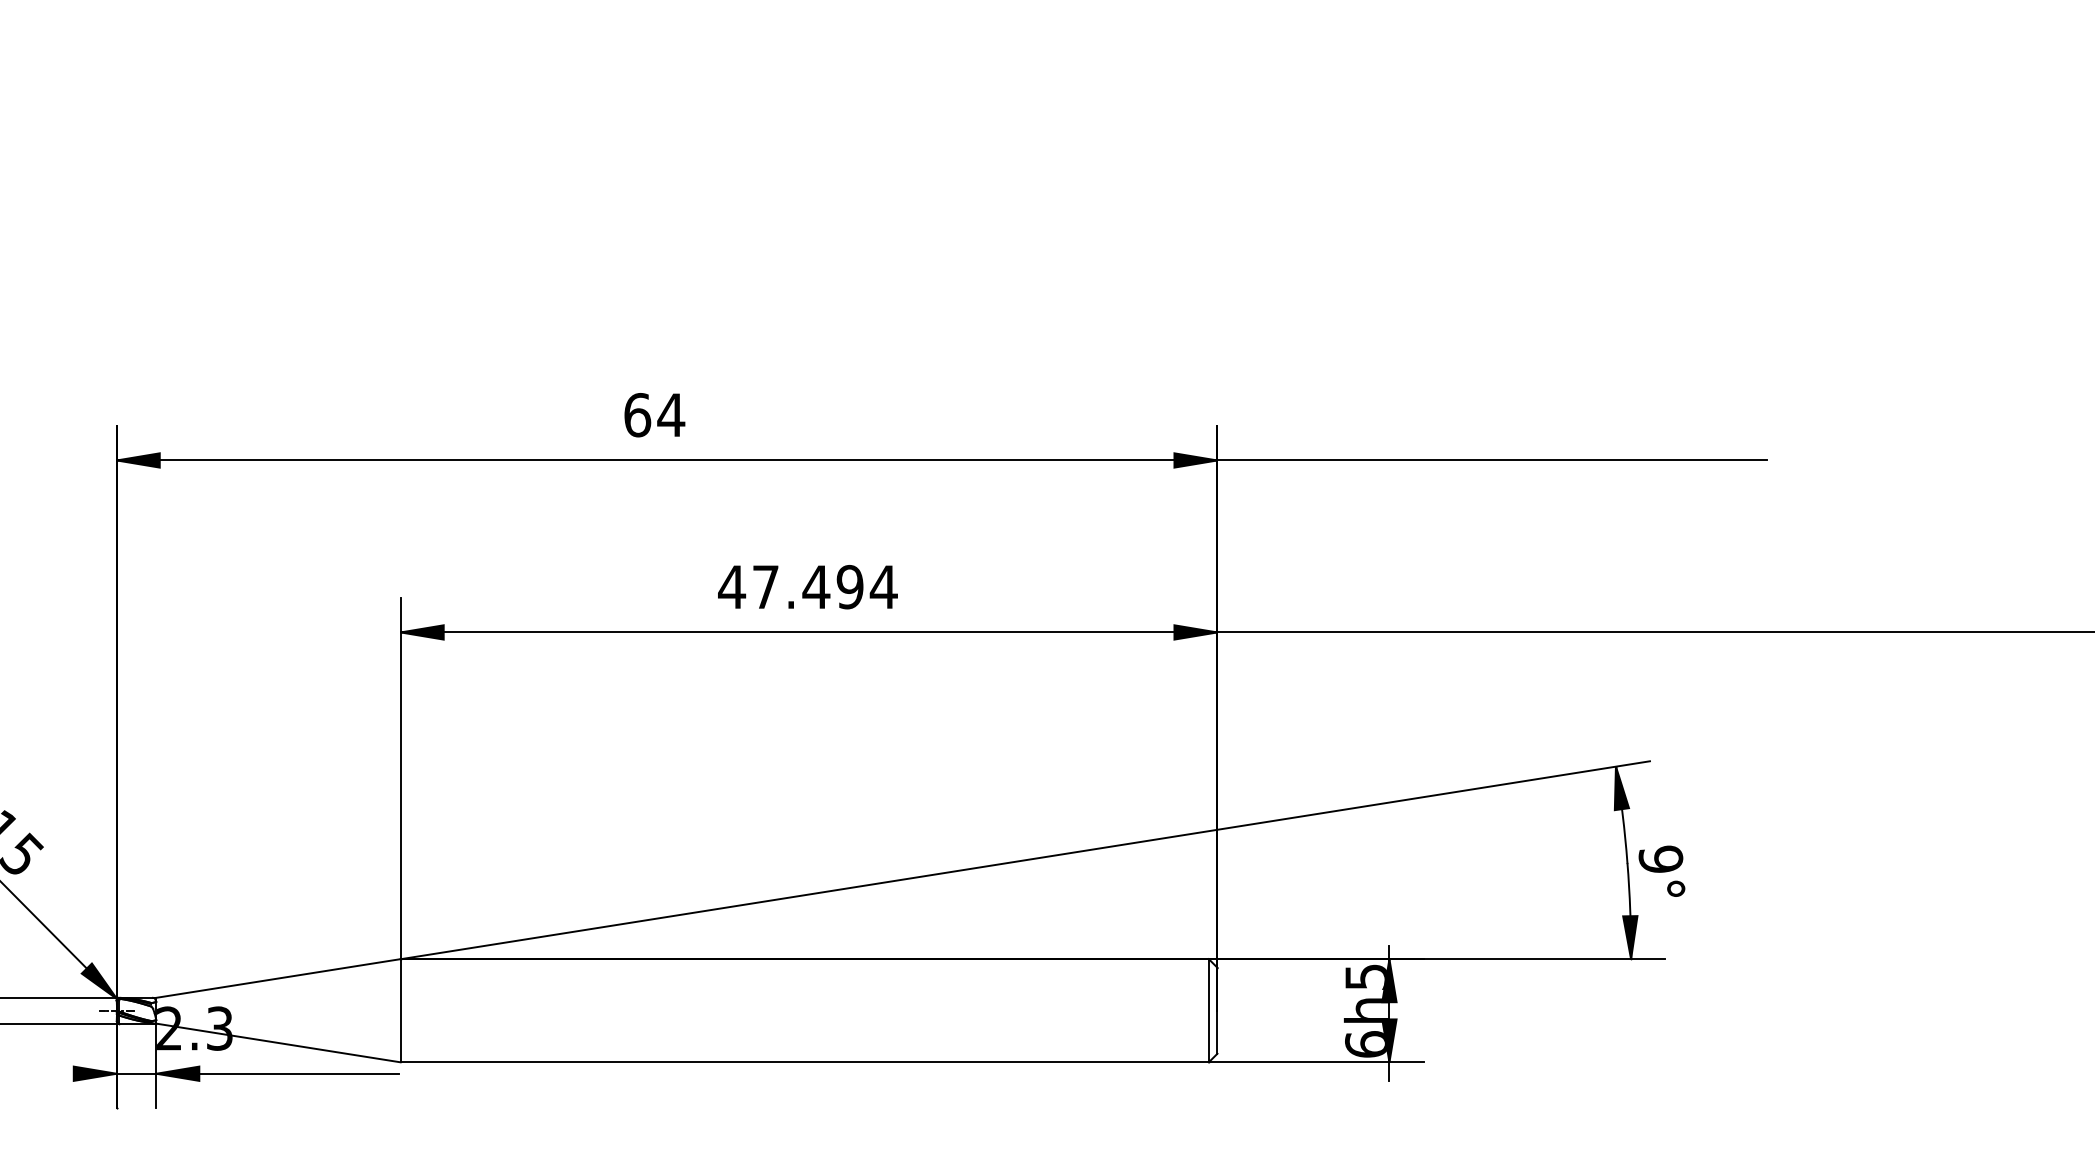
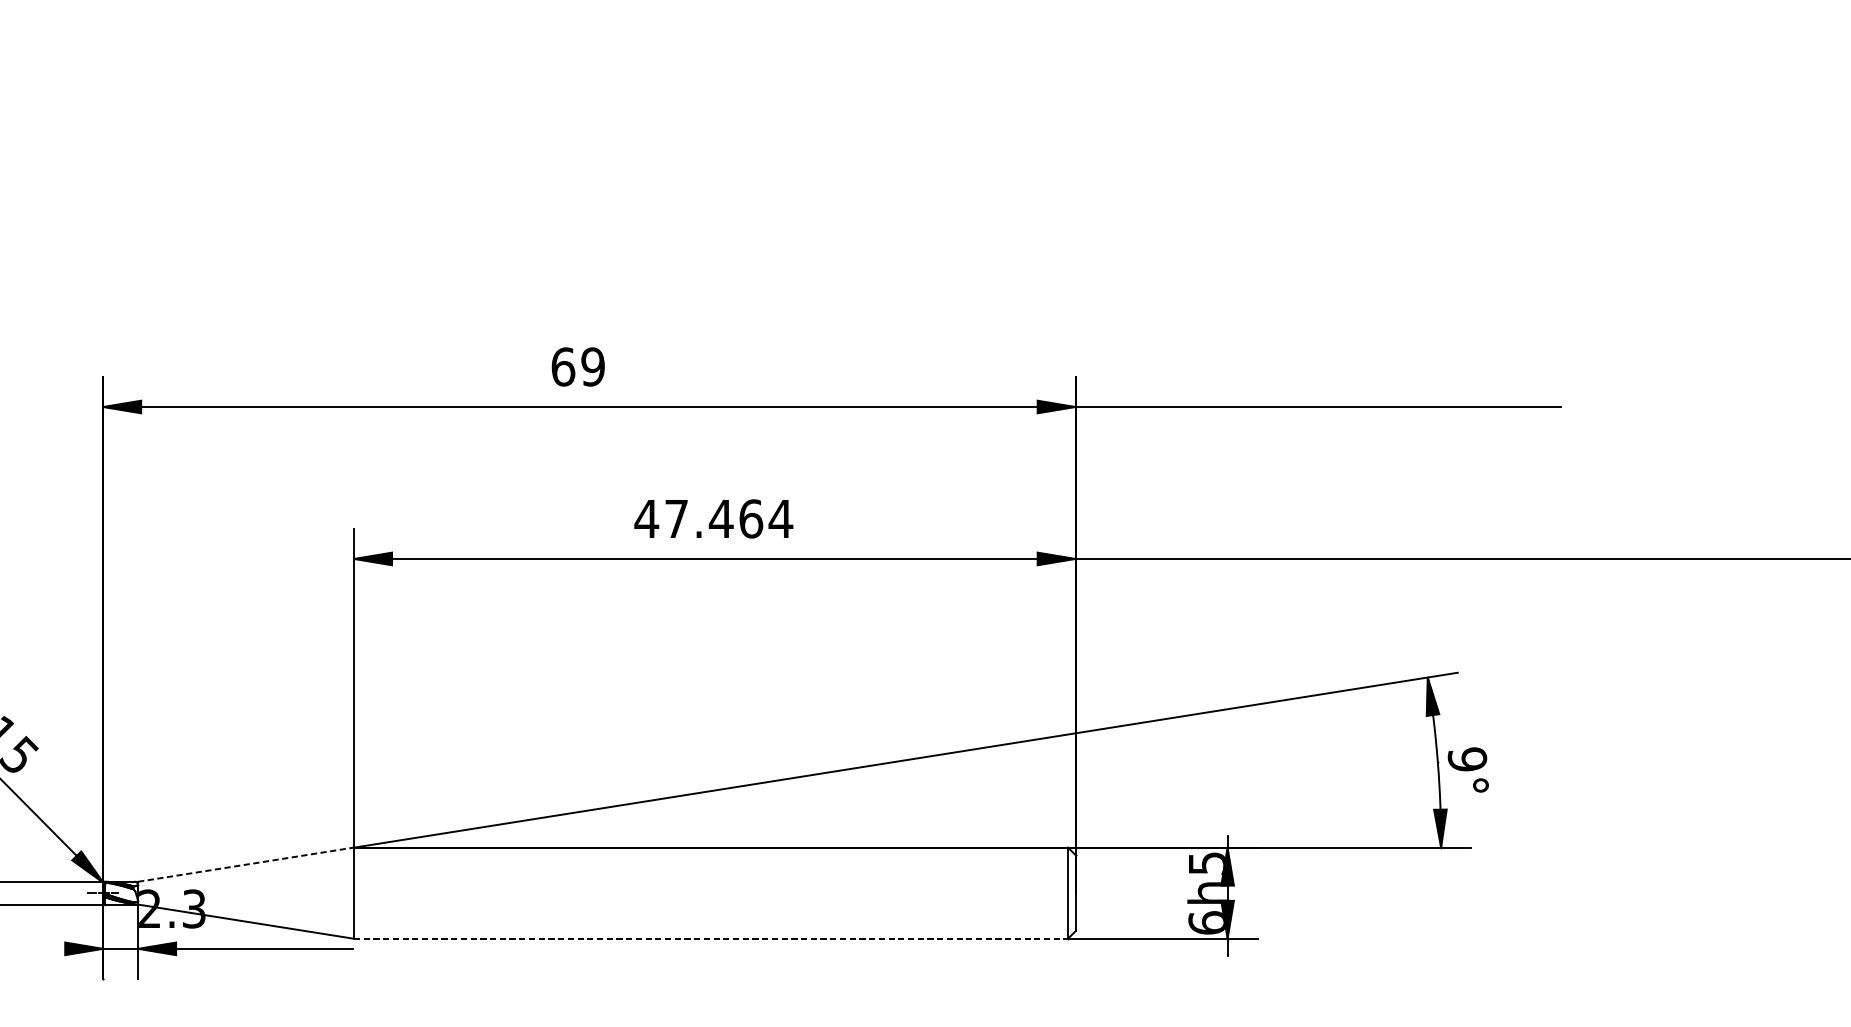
text: (671, 415) -> (593, 367), 64 -> 69
text: (849, 587) -> (750, 519), 47.494 -> 47.464
line: (278, 978) -> (246, 864), solid -> dashed
line: (805, 1062) -> (711, 938), solid -> dashed

